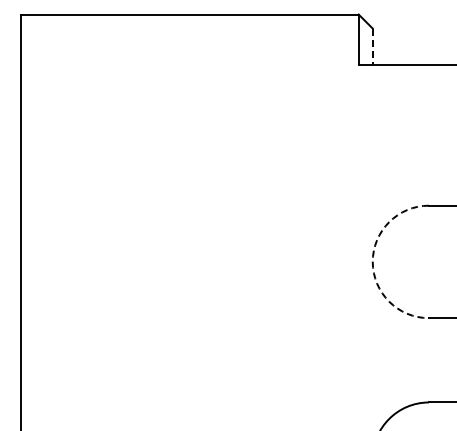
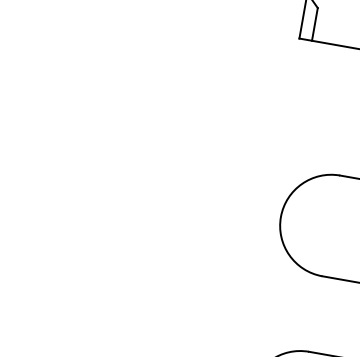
line: (372, 47) -> (314, 24), dashed -> solid
arc: (372, 261) -> (280, 216), dashed -> solid

